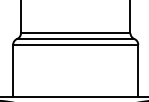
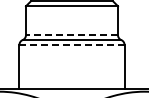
line: (75, 33) -> (71, 35), solid -> dashed
line: (75, 44) -> (71, 44), solid -> dashed

